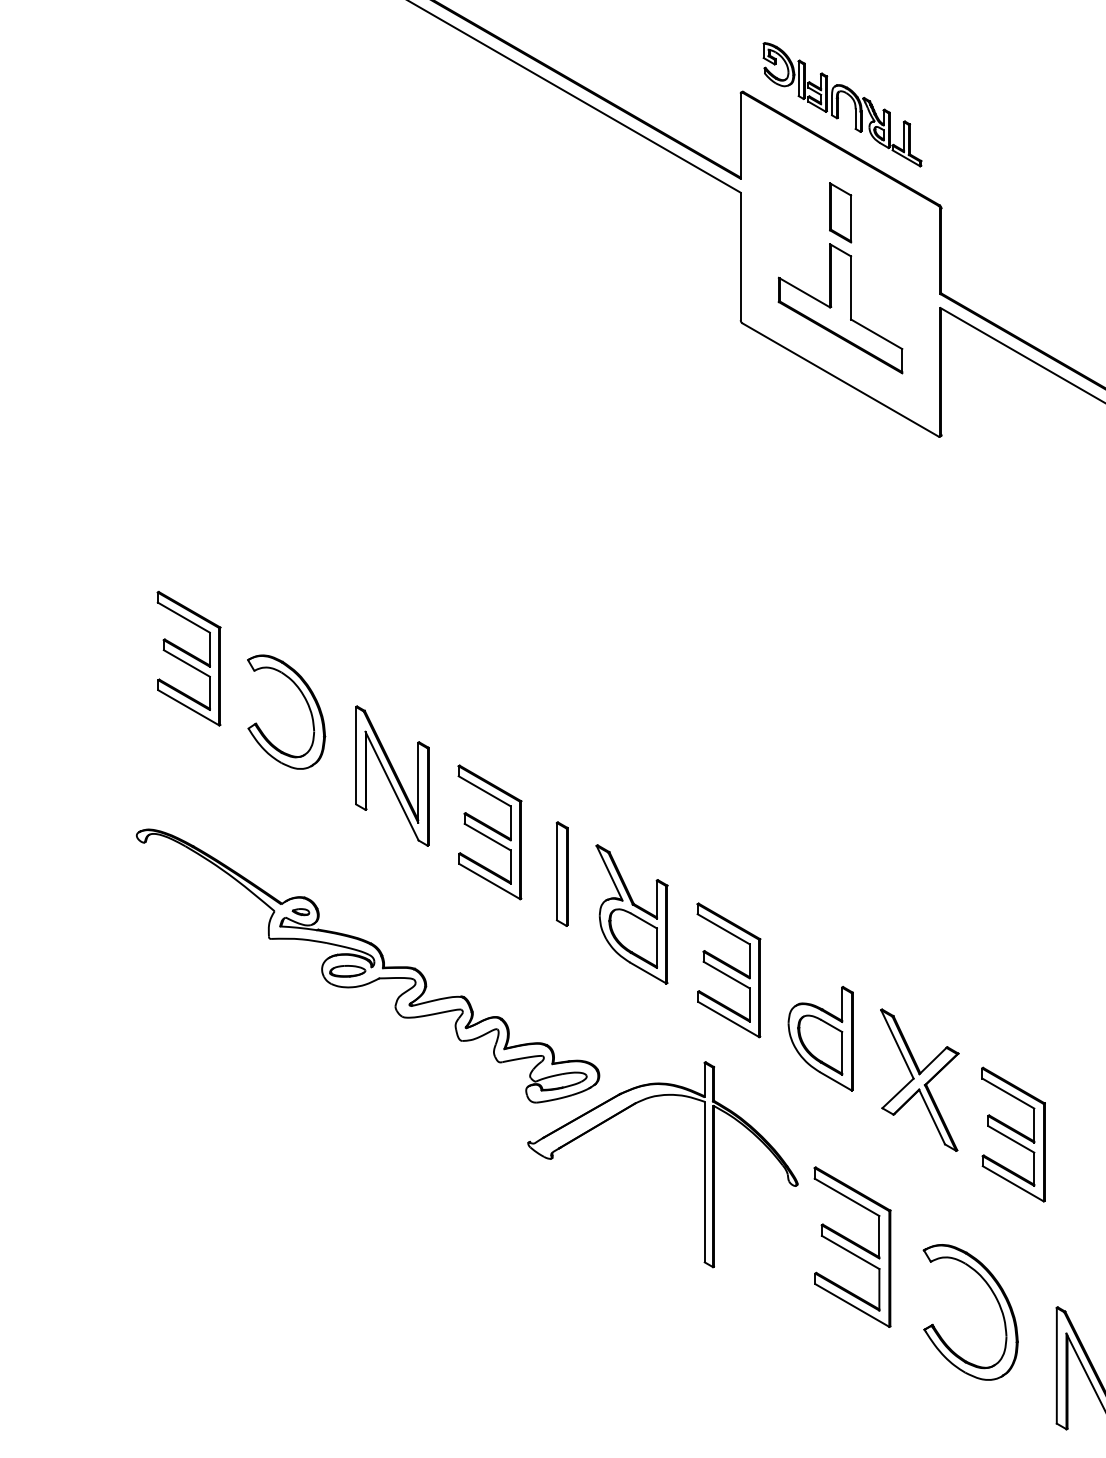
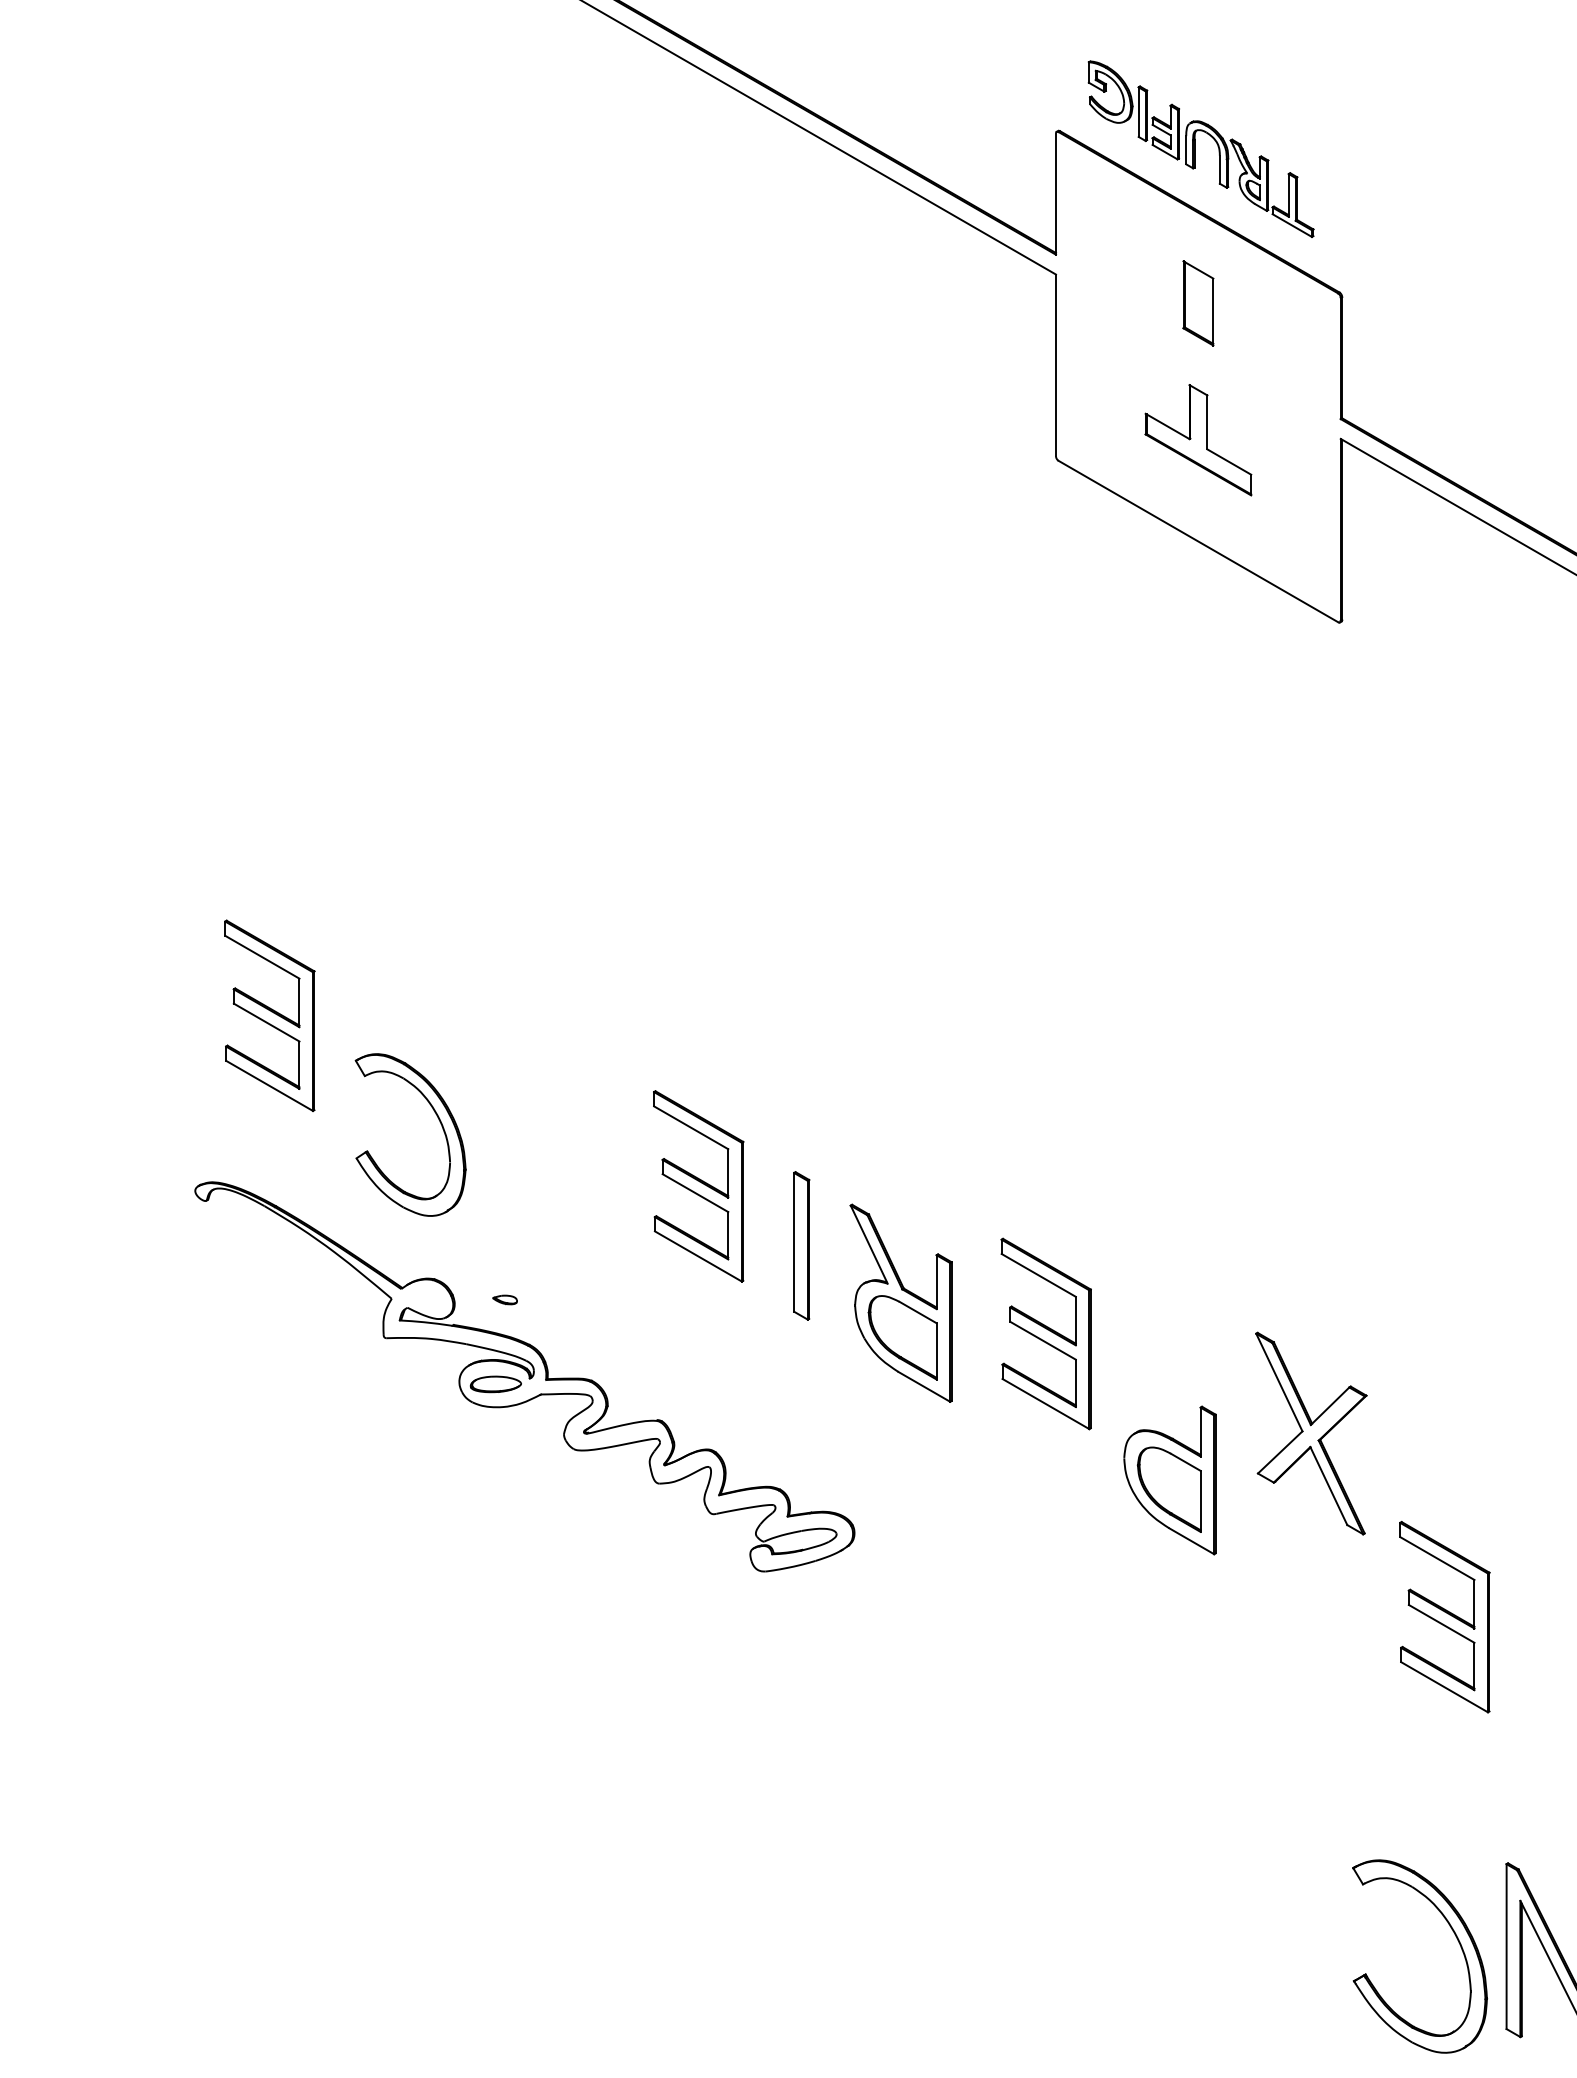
part: (840, 309) -> (1198, 440), size x0.6
part: (188, 658) -> (269, 1015), moved
part: (306, 703) -> (439, 1122), moved
part: (392, 775) -> (559, 1105), removed
part: (300, 911) -> (504, 1299), moved
part: (728, 969) -> (1045, 1333), moved
part: (919, 1080) -> (1311, 1433), moved
part: (704, 1164) -> (1004, 1659), removed
part: (852, 1247) -> (1215, 1777), removed
part: (996, 1299) -> (1456, 1938), moved

